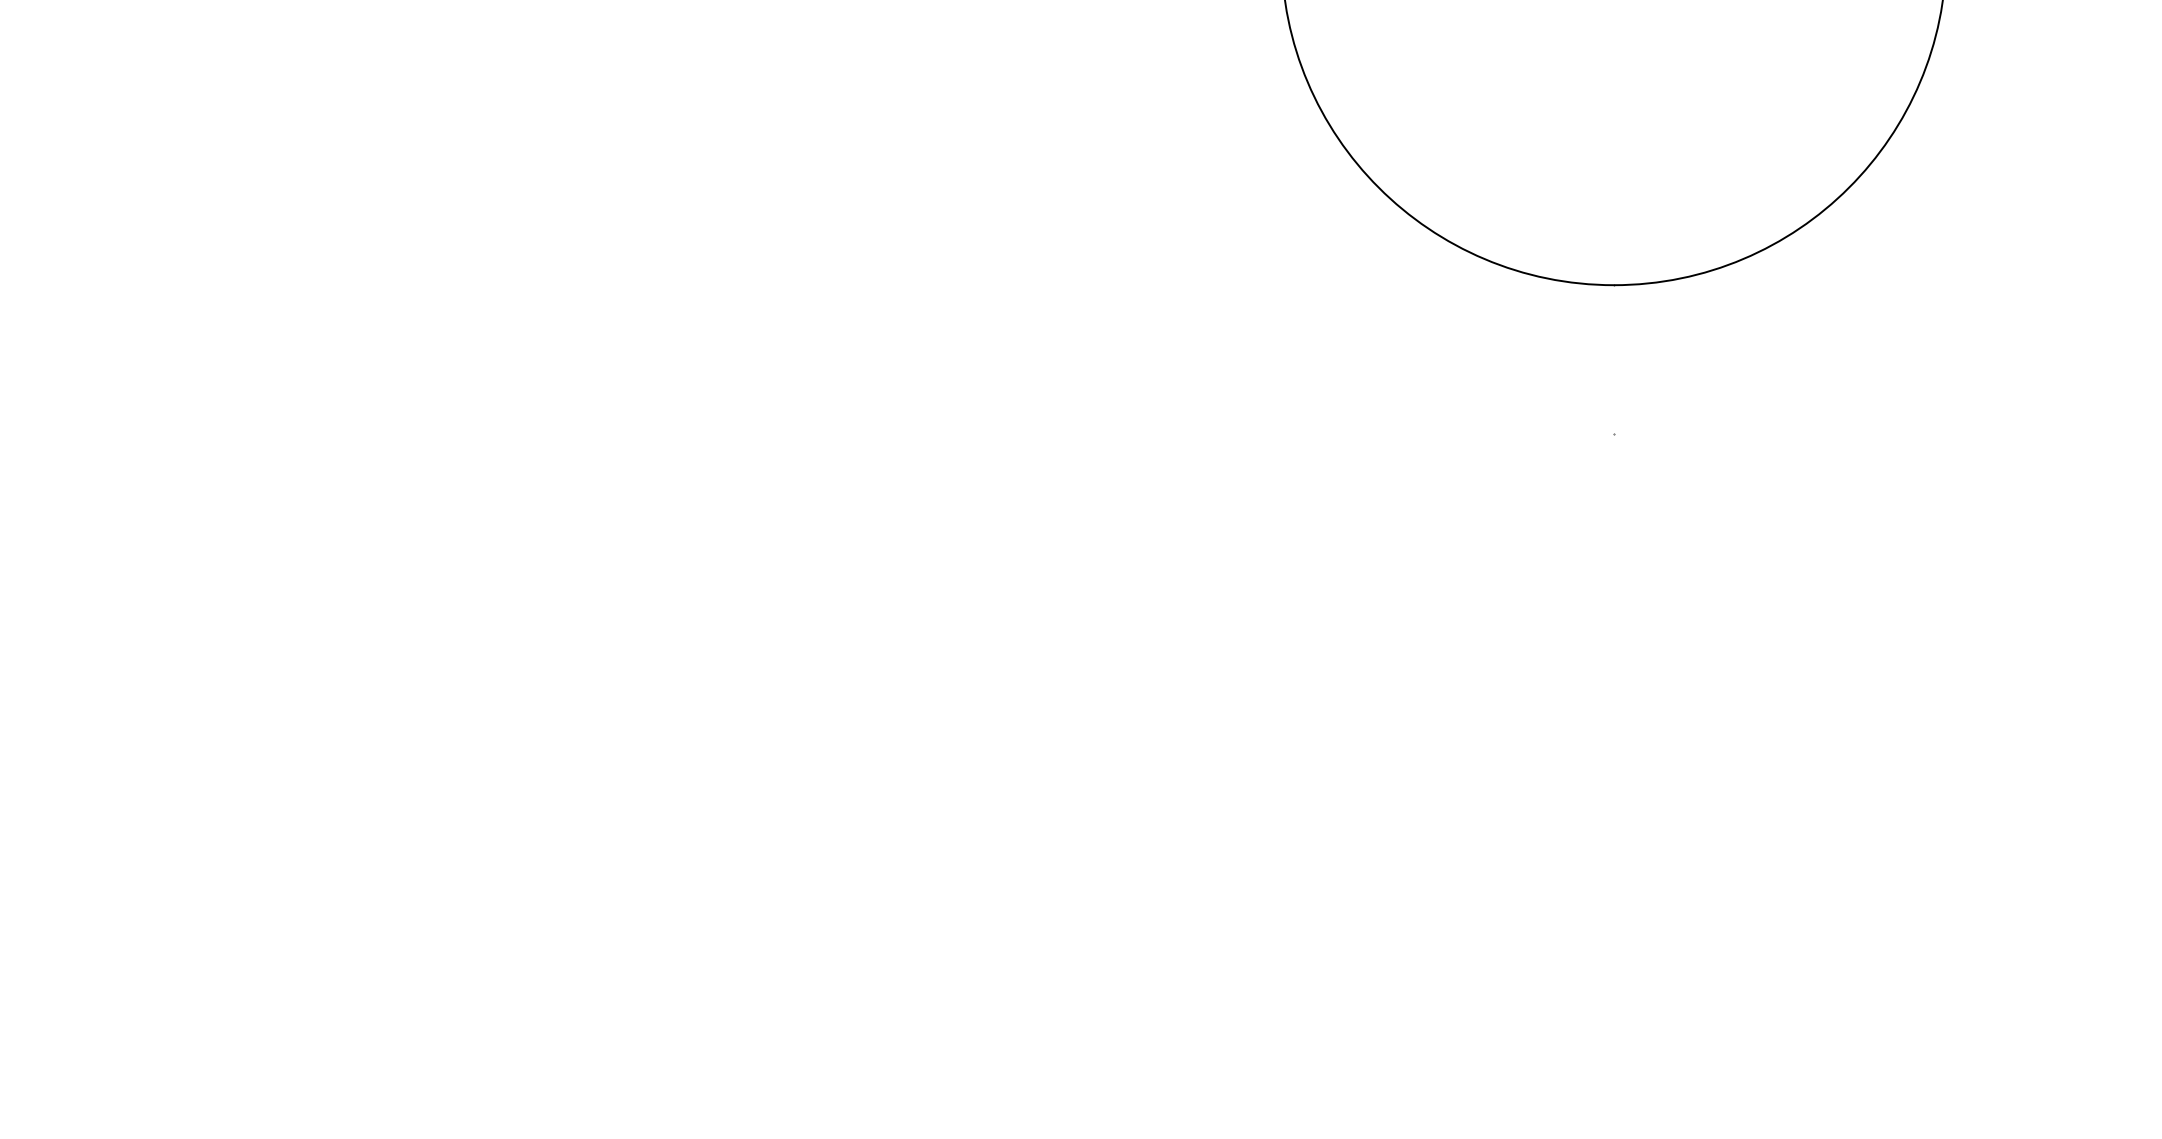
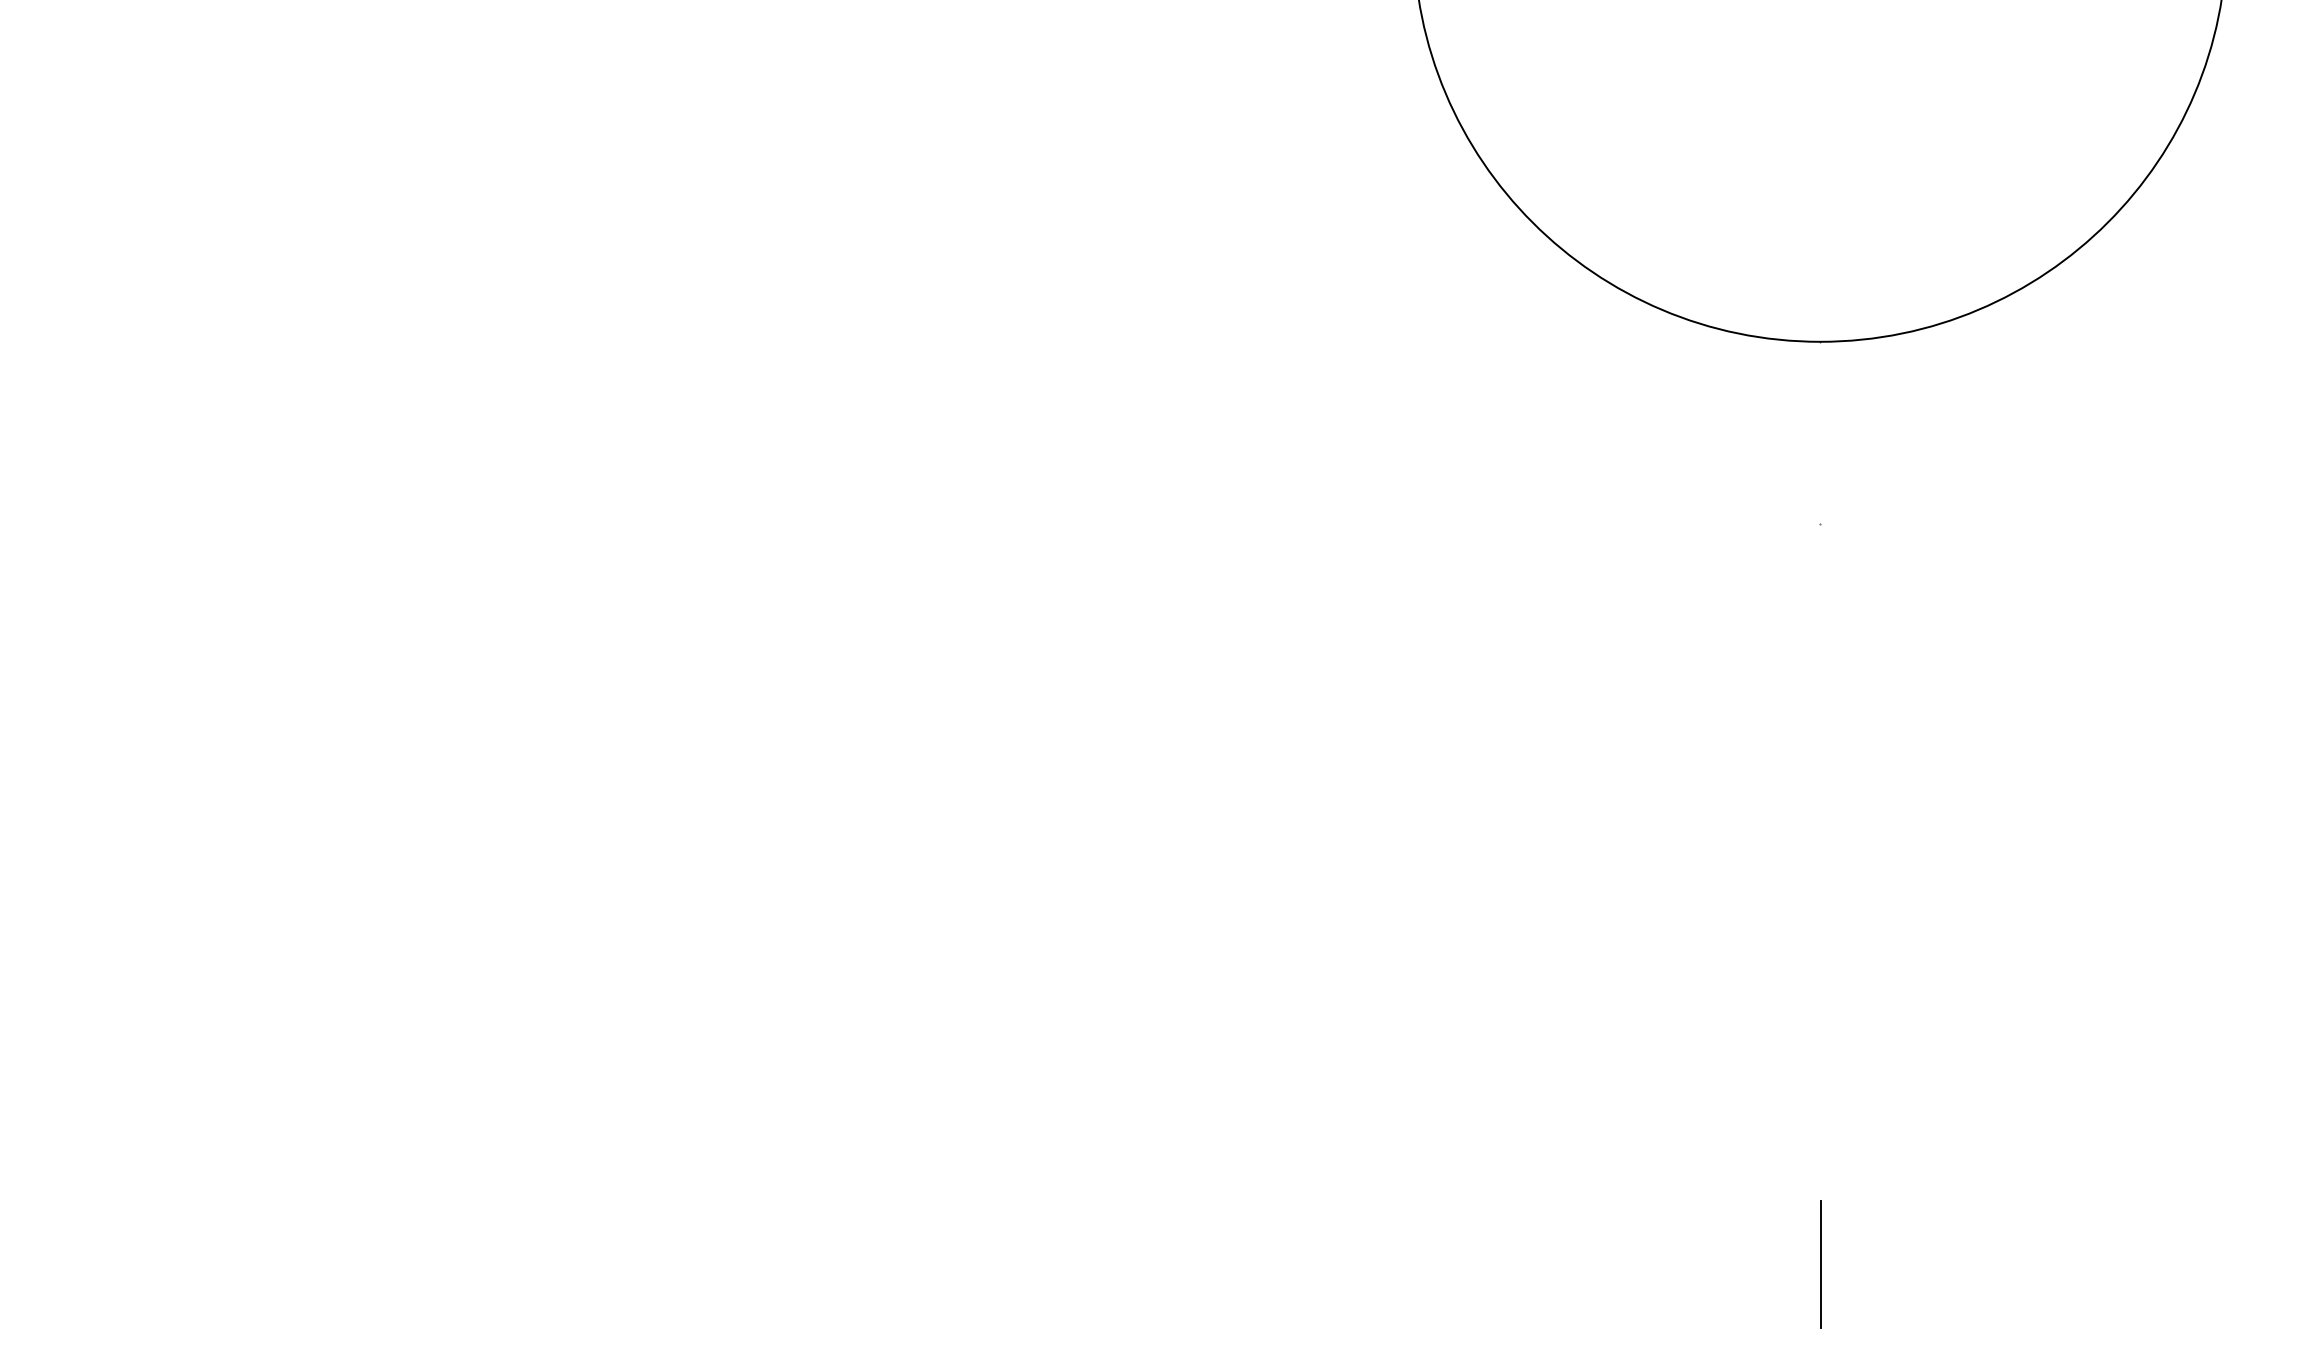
line: (1614, 1039) -> (1820, 1264), added

